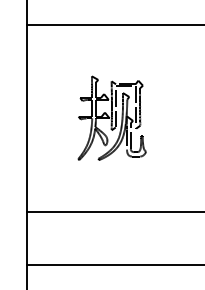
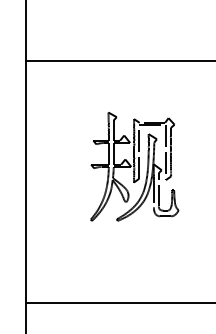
part: (111, 117) -> (133, 165), moved

